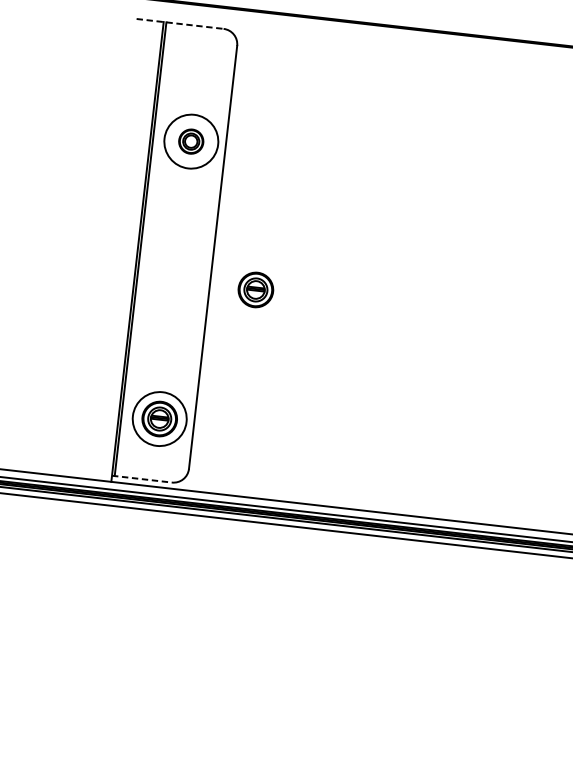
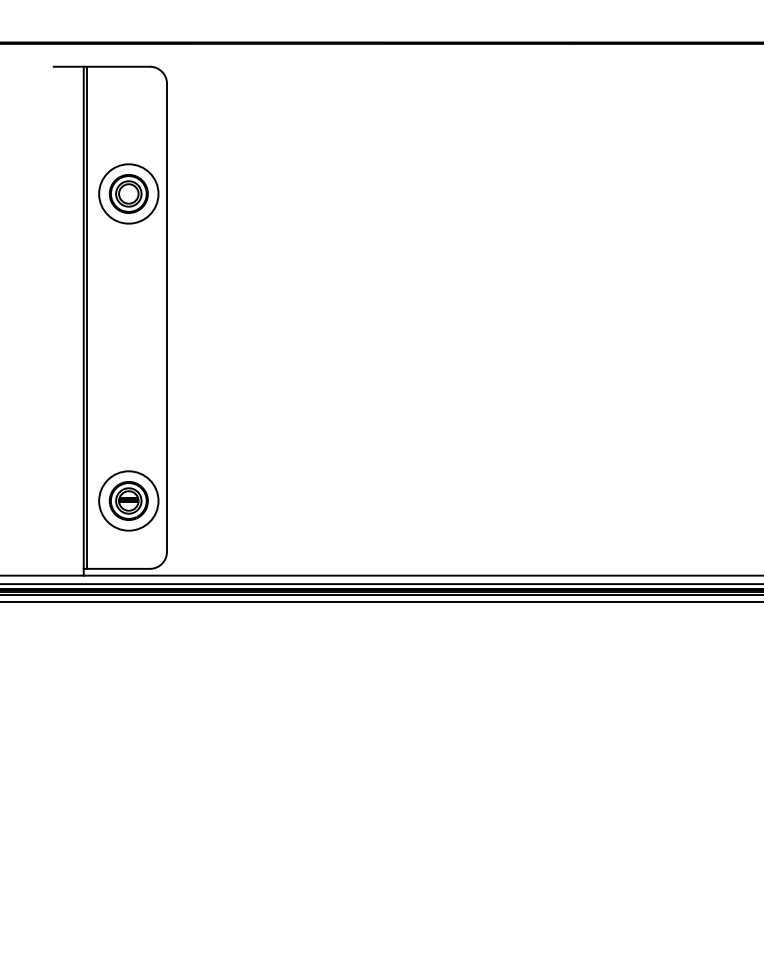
line: (180, 23) -> (102, 66), dashed -> solid
part: (191, 141) -> (128, 193), size x1.43
part: (255, 289) -> (217, 347), removed
line: (142, 478) -> (117, 568), dashed -> solid

